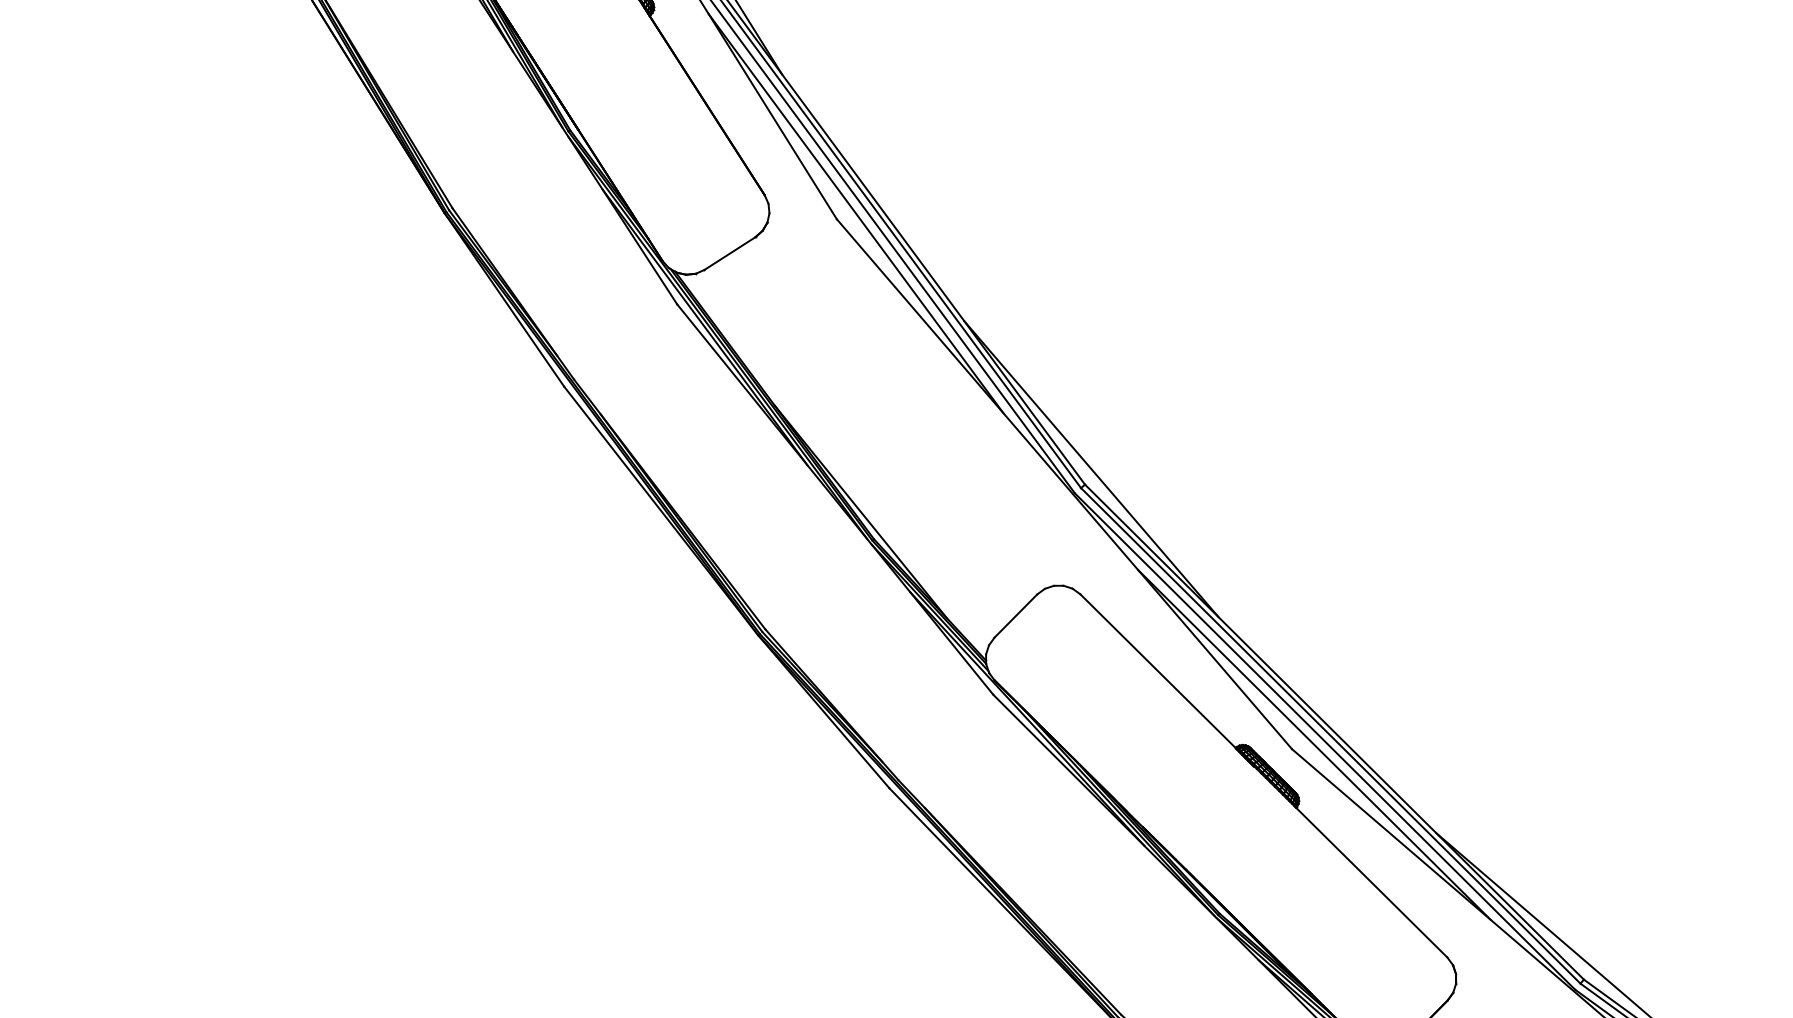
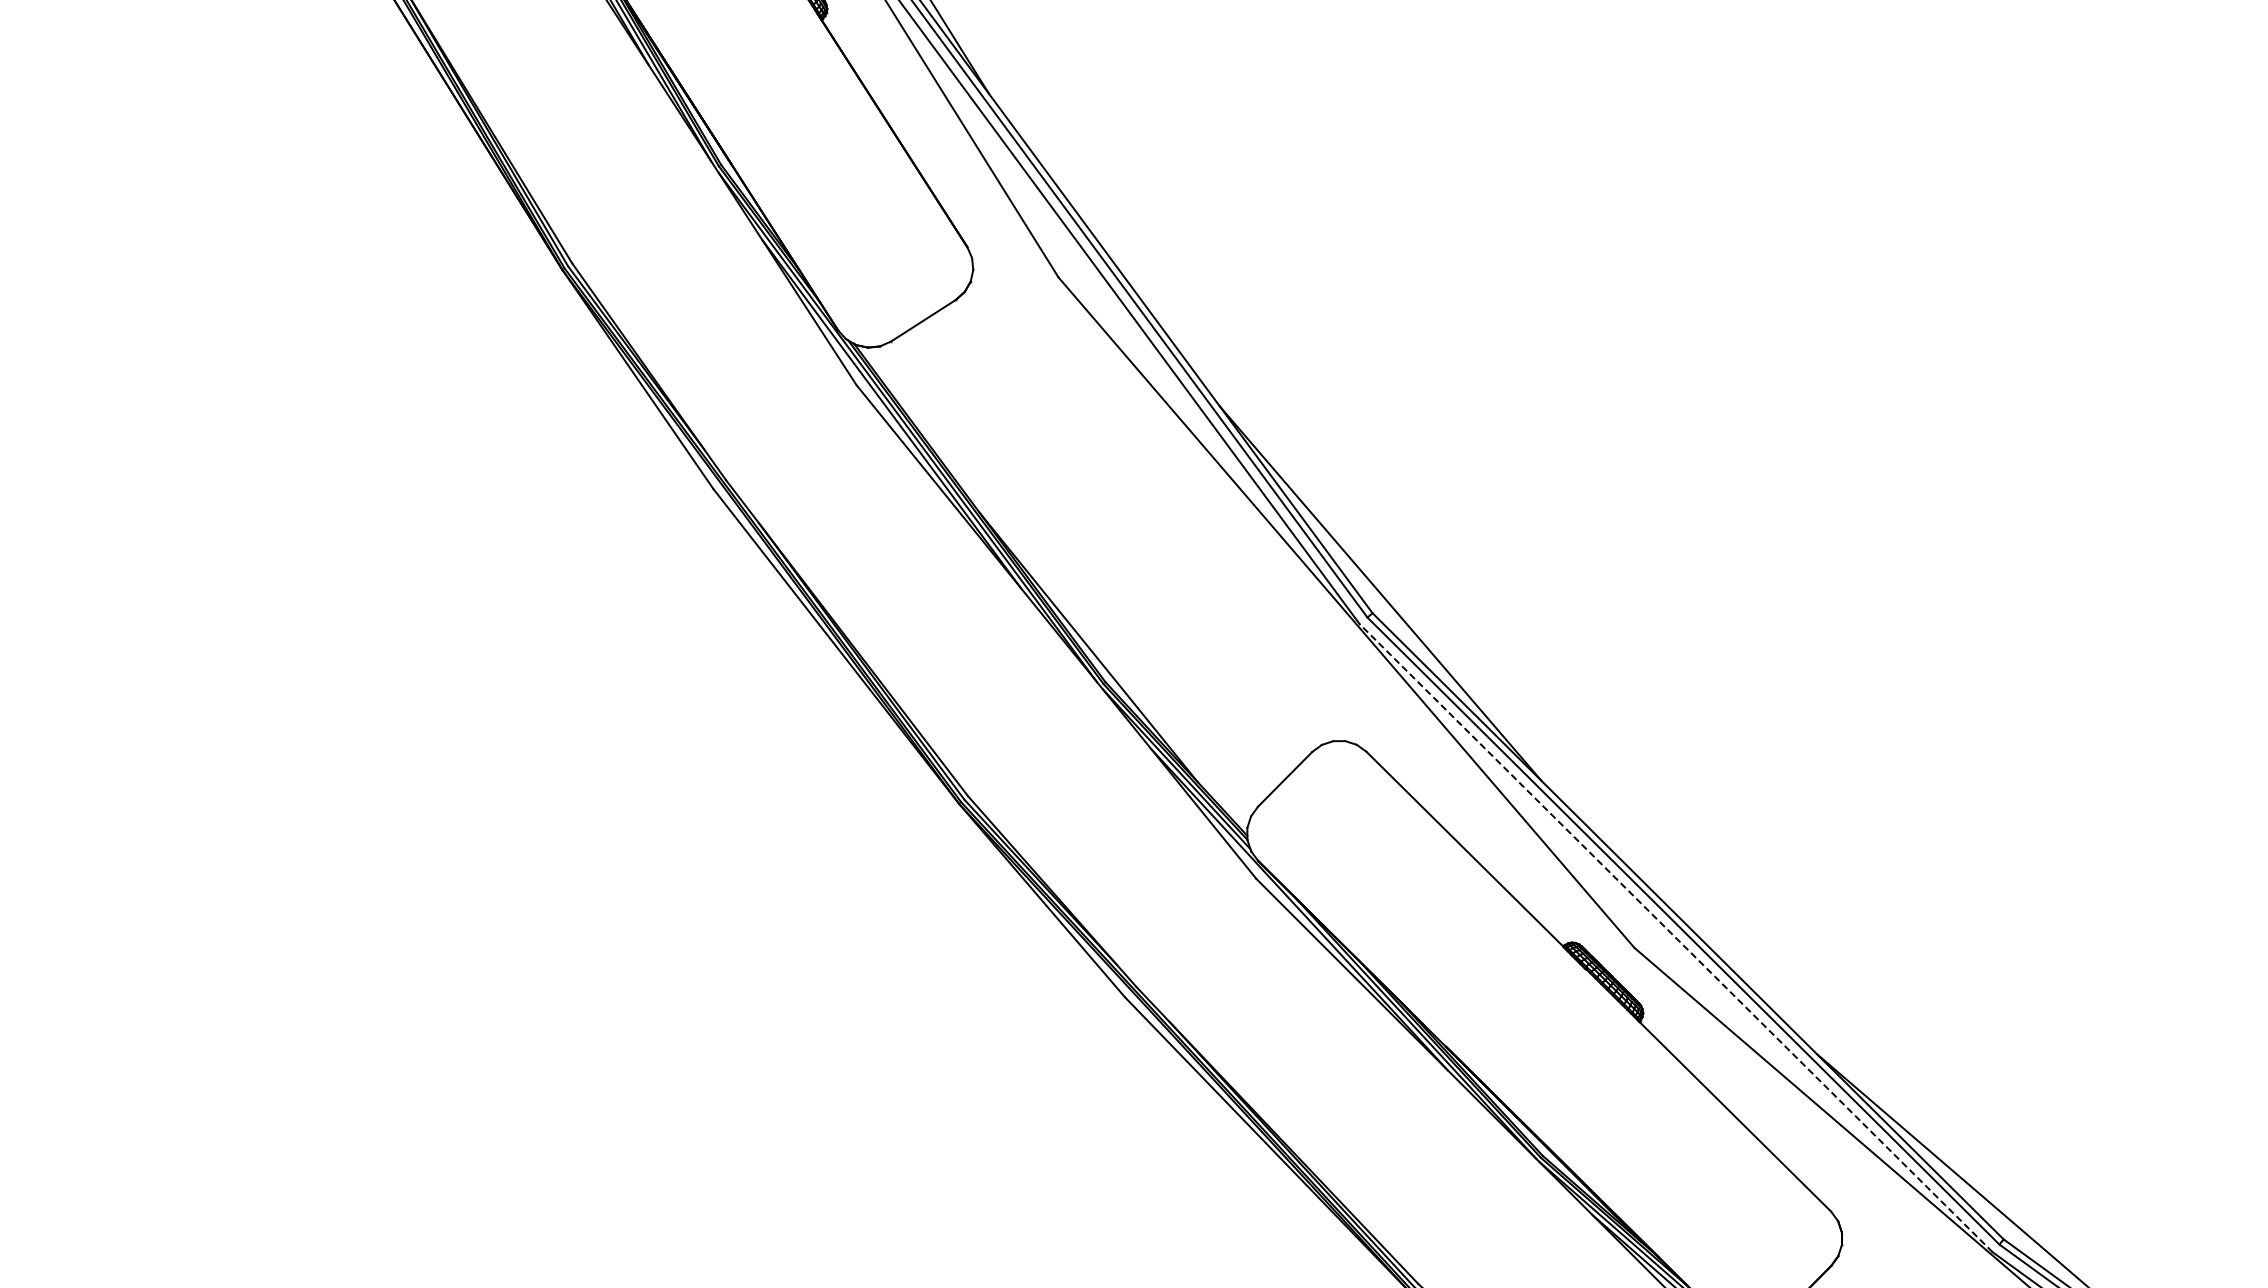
line: (855, 212) -> (1082, 269), removed
line: (1325, 741) -> (1676, 938), solid -> dashed
line: (1314, 744) -> (1662, 942), removed

